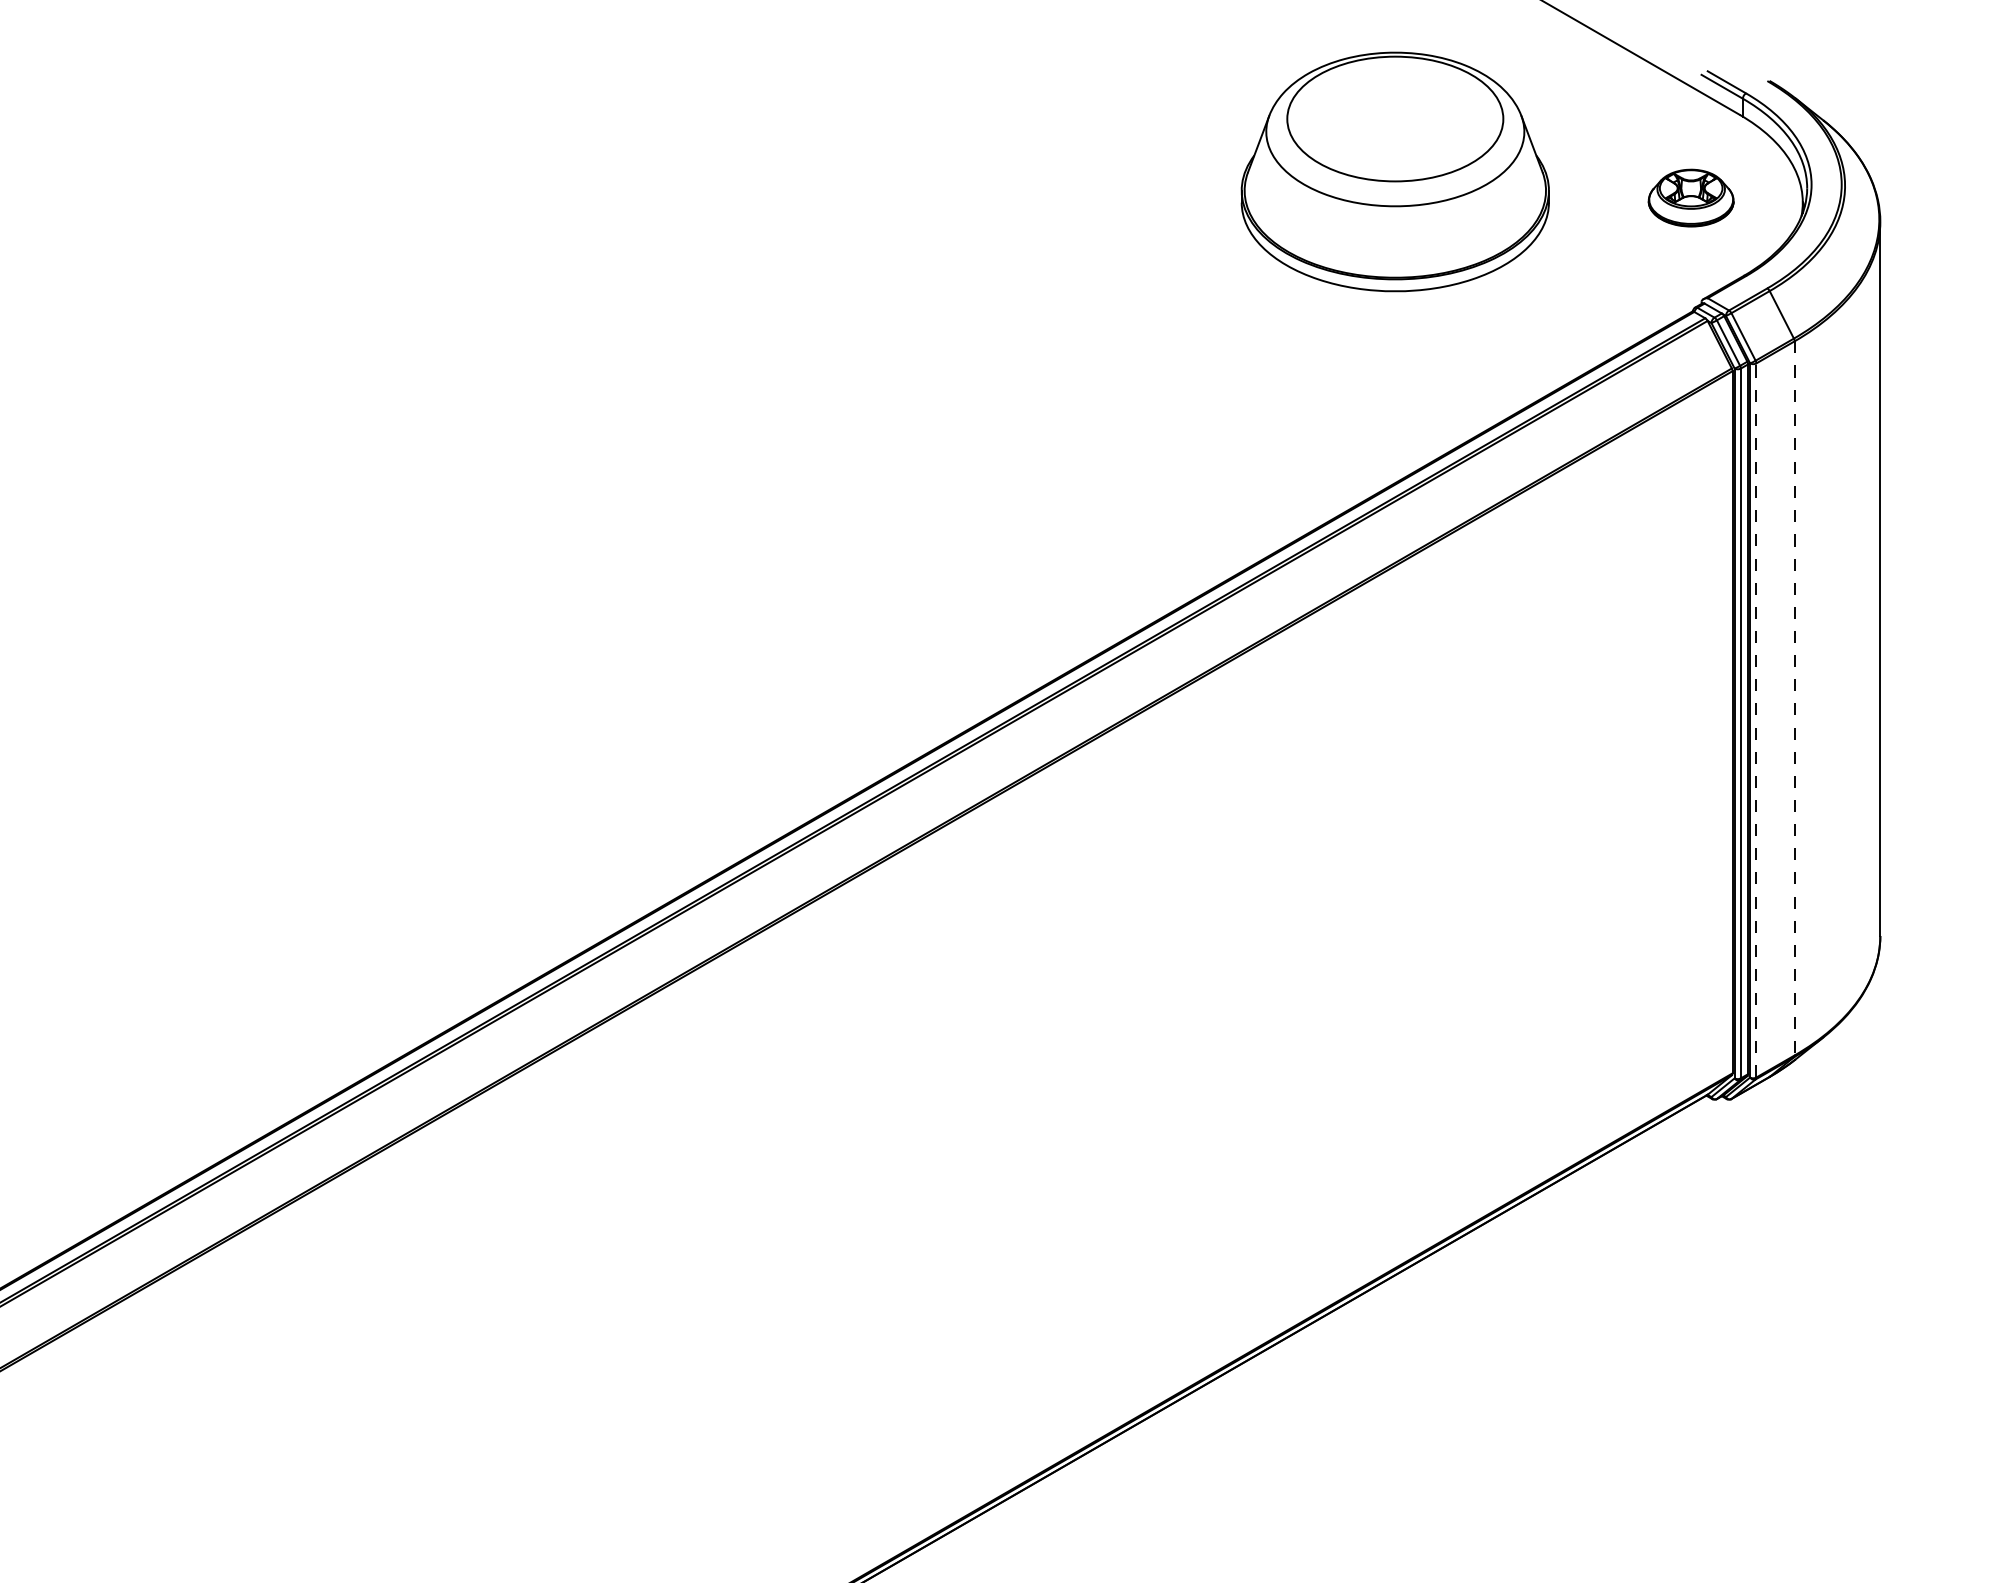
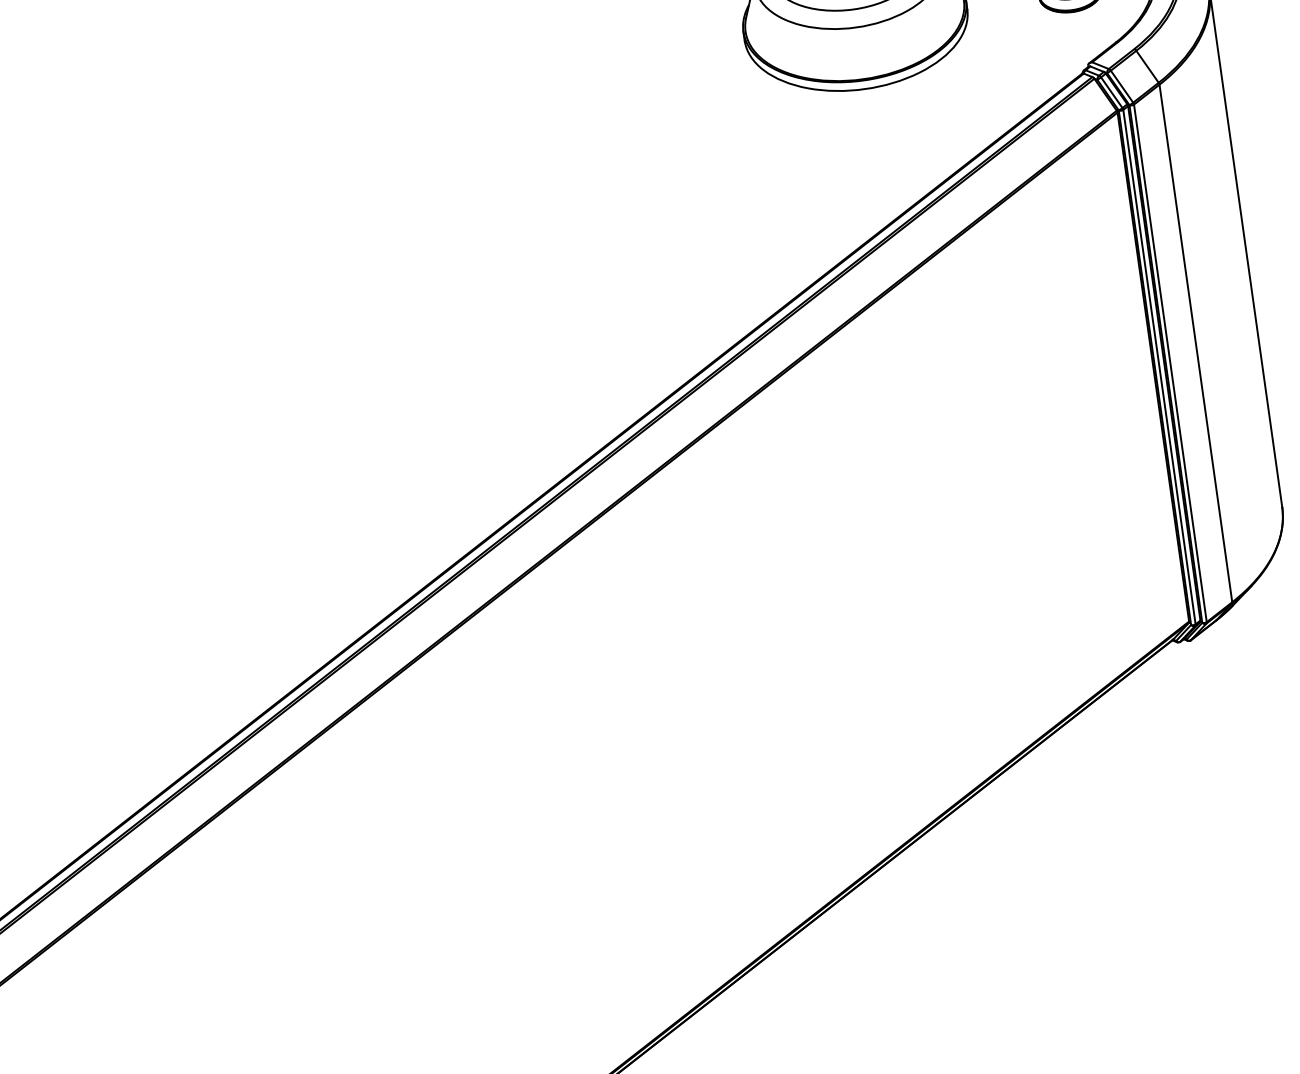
line: (1794, 698) -> (1195, 343), dashed -> solid
line: (1756, 719) -> (1170, 362), dashed -> solid

